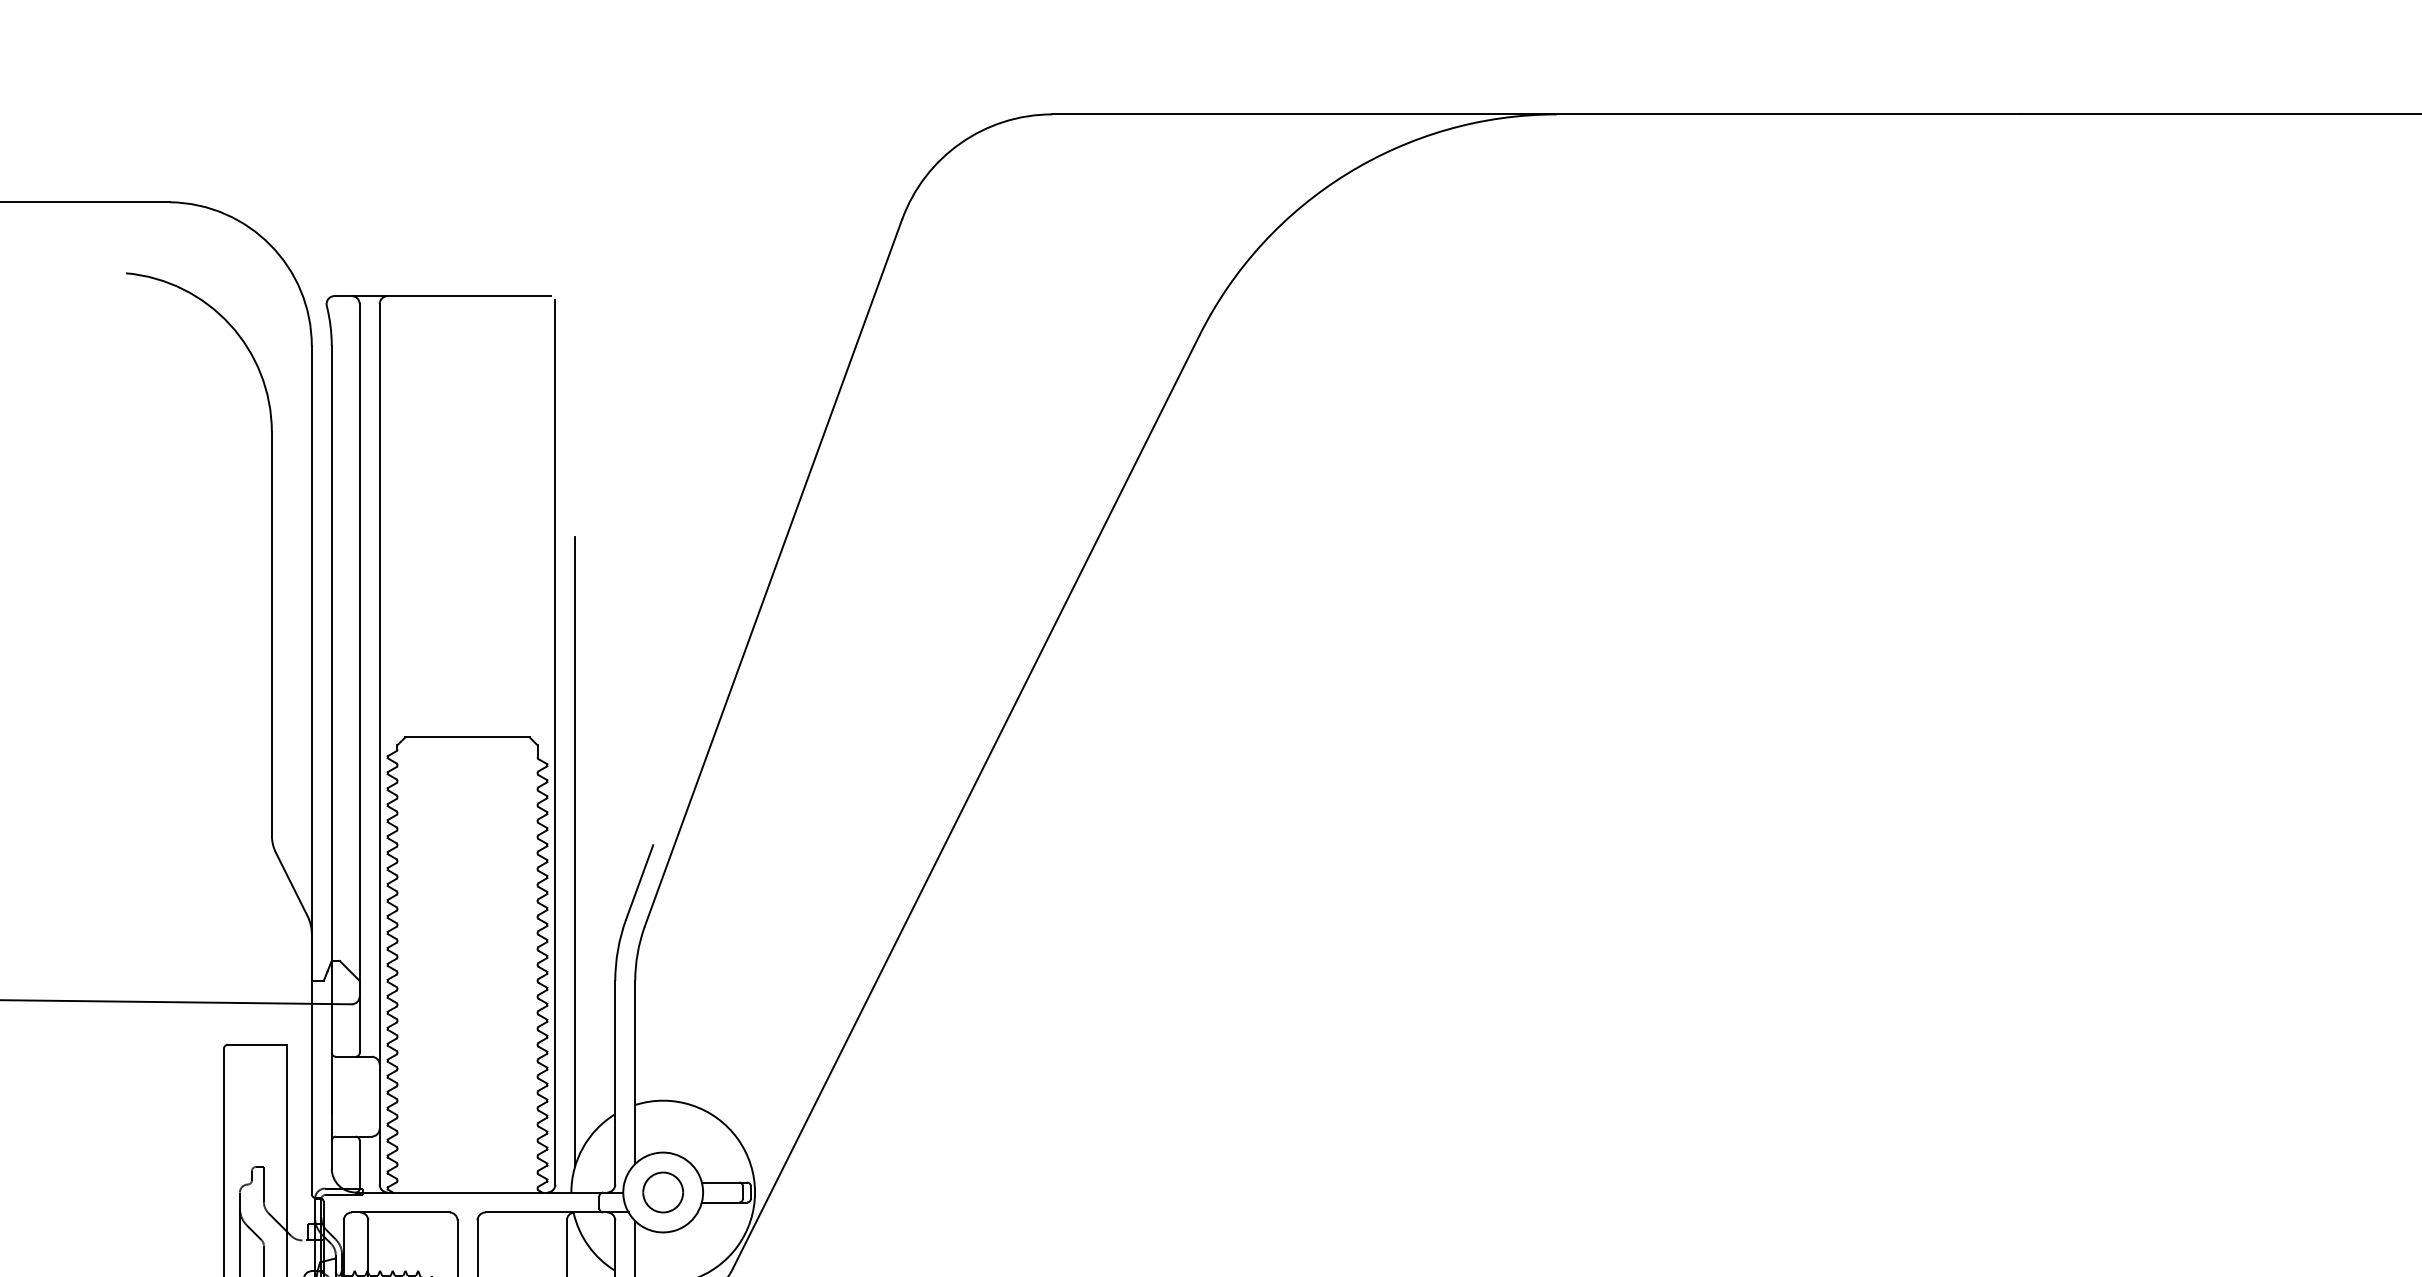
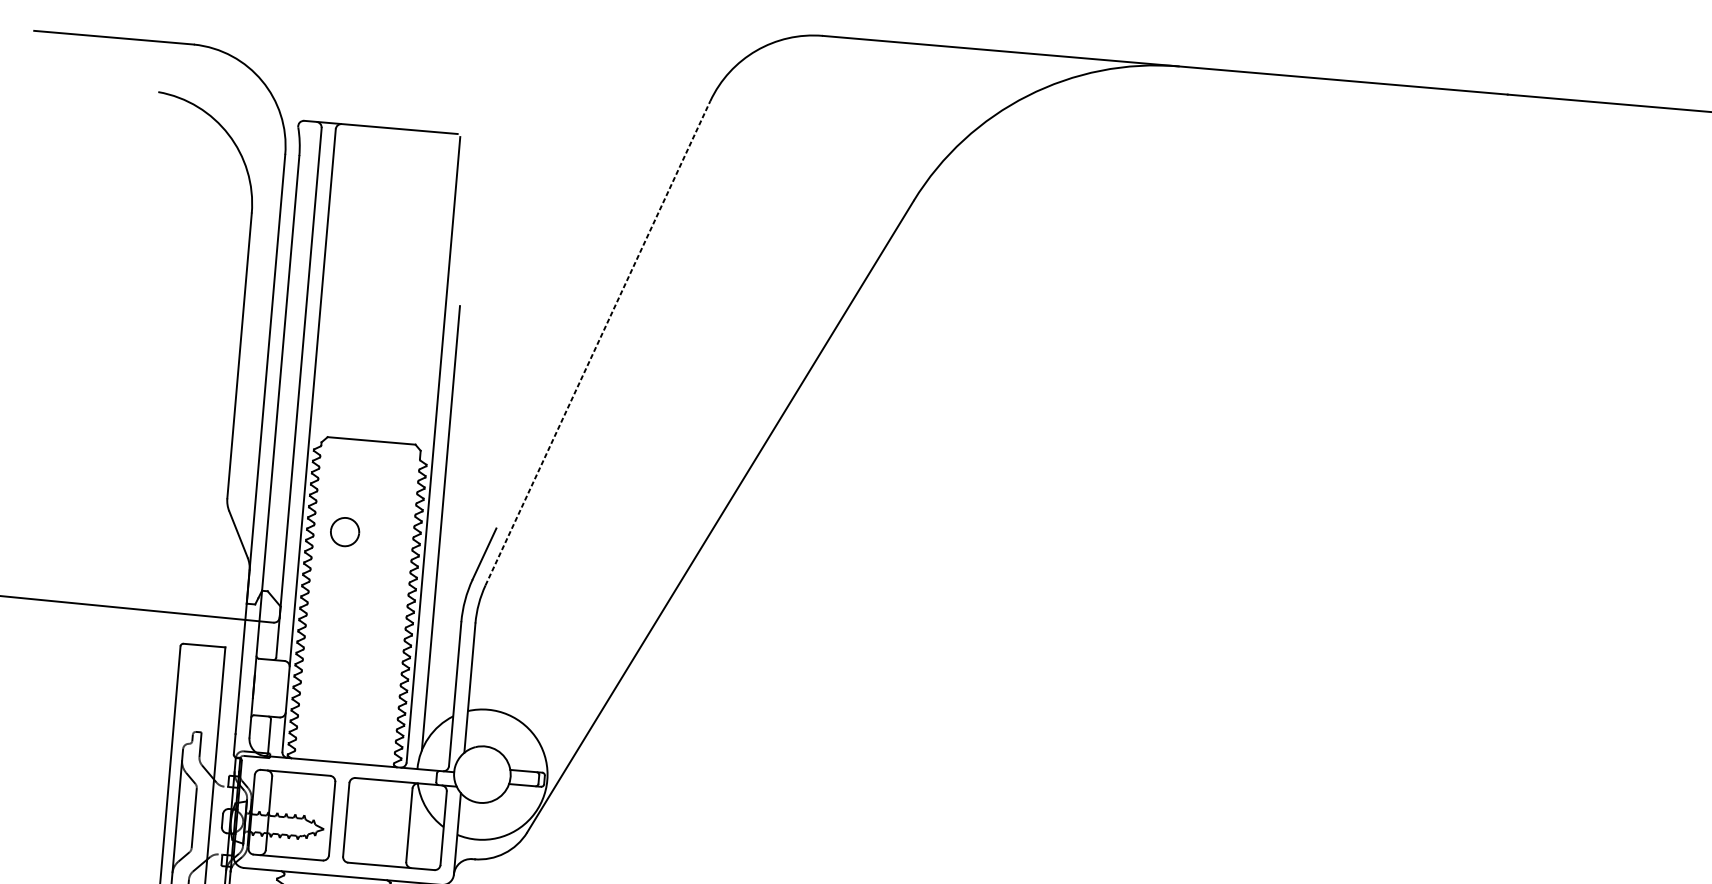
line: (773, 572) -> (597, 342), solid -> dashed
part: (663, 1192) -> (345, 532), moved

